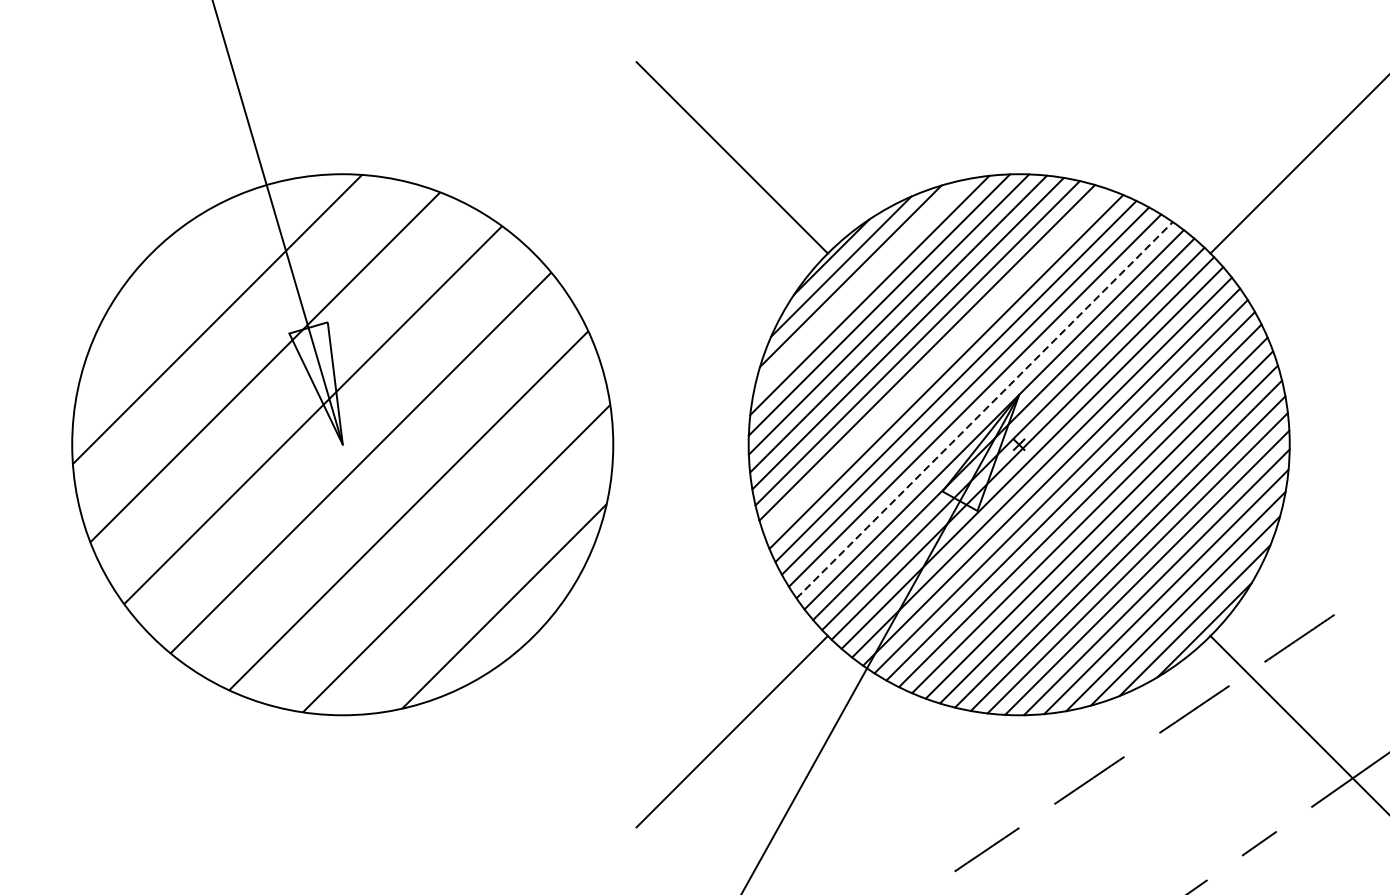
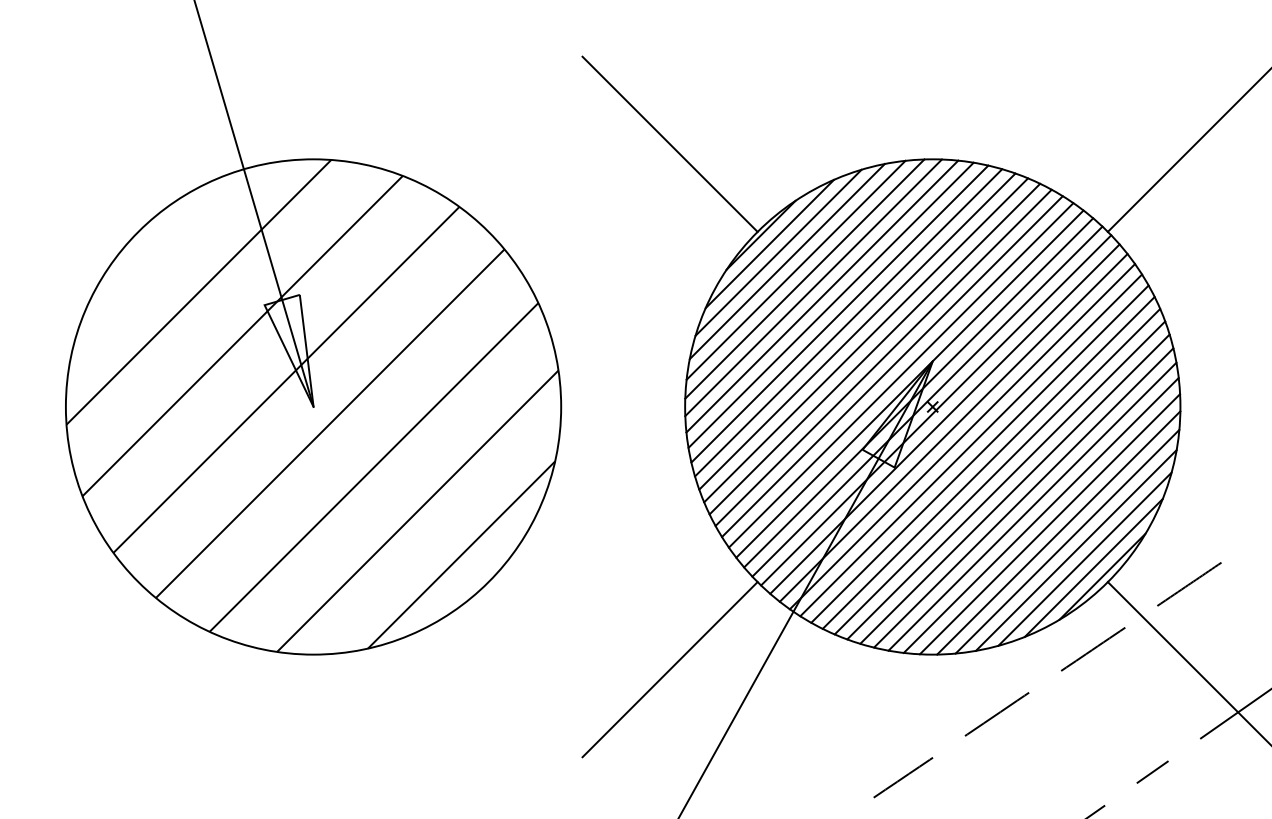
line: (859, 285) -> (786, 261), added
line: (936, 362) -> (857, 331), added
line: (985, 410) -> (901, 375), dashed -> solid

